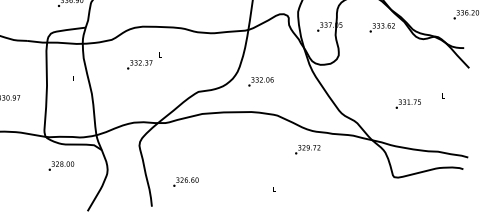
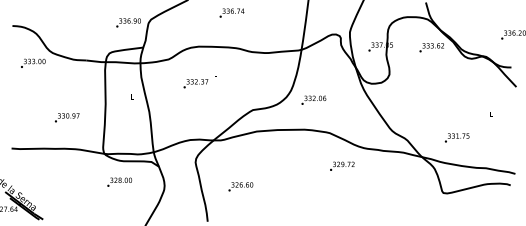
text: (407, 103) -> (456, 137), moved
text: (307, 148) -> (342, 165), moved
text: (185, 181) -> (240, 186), moved

